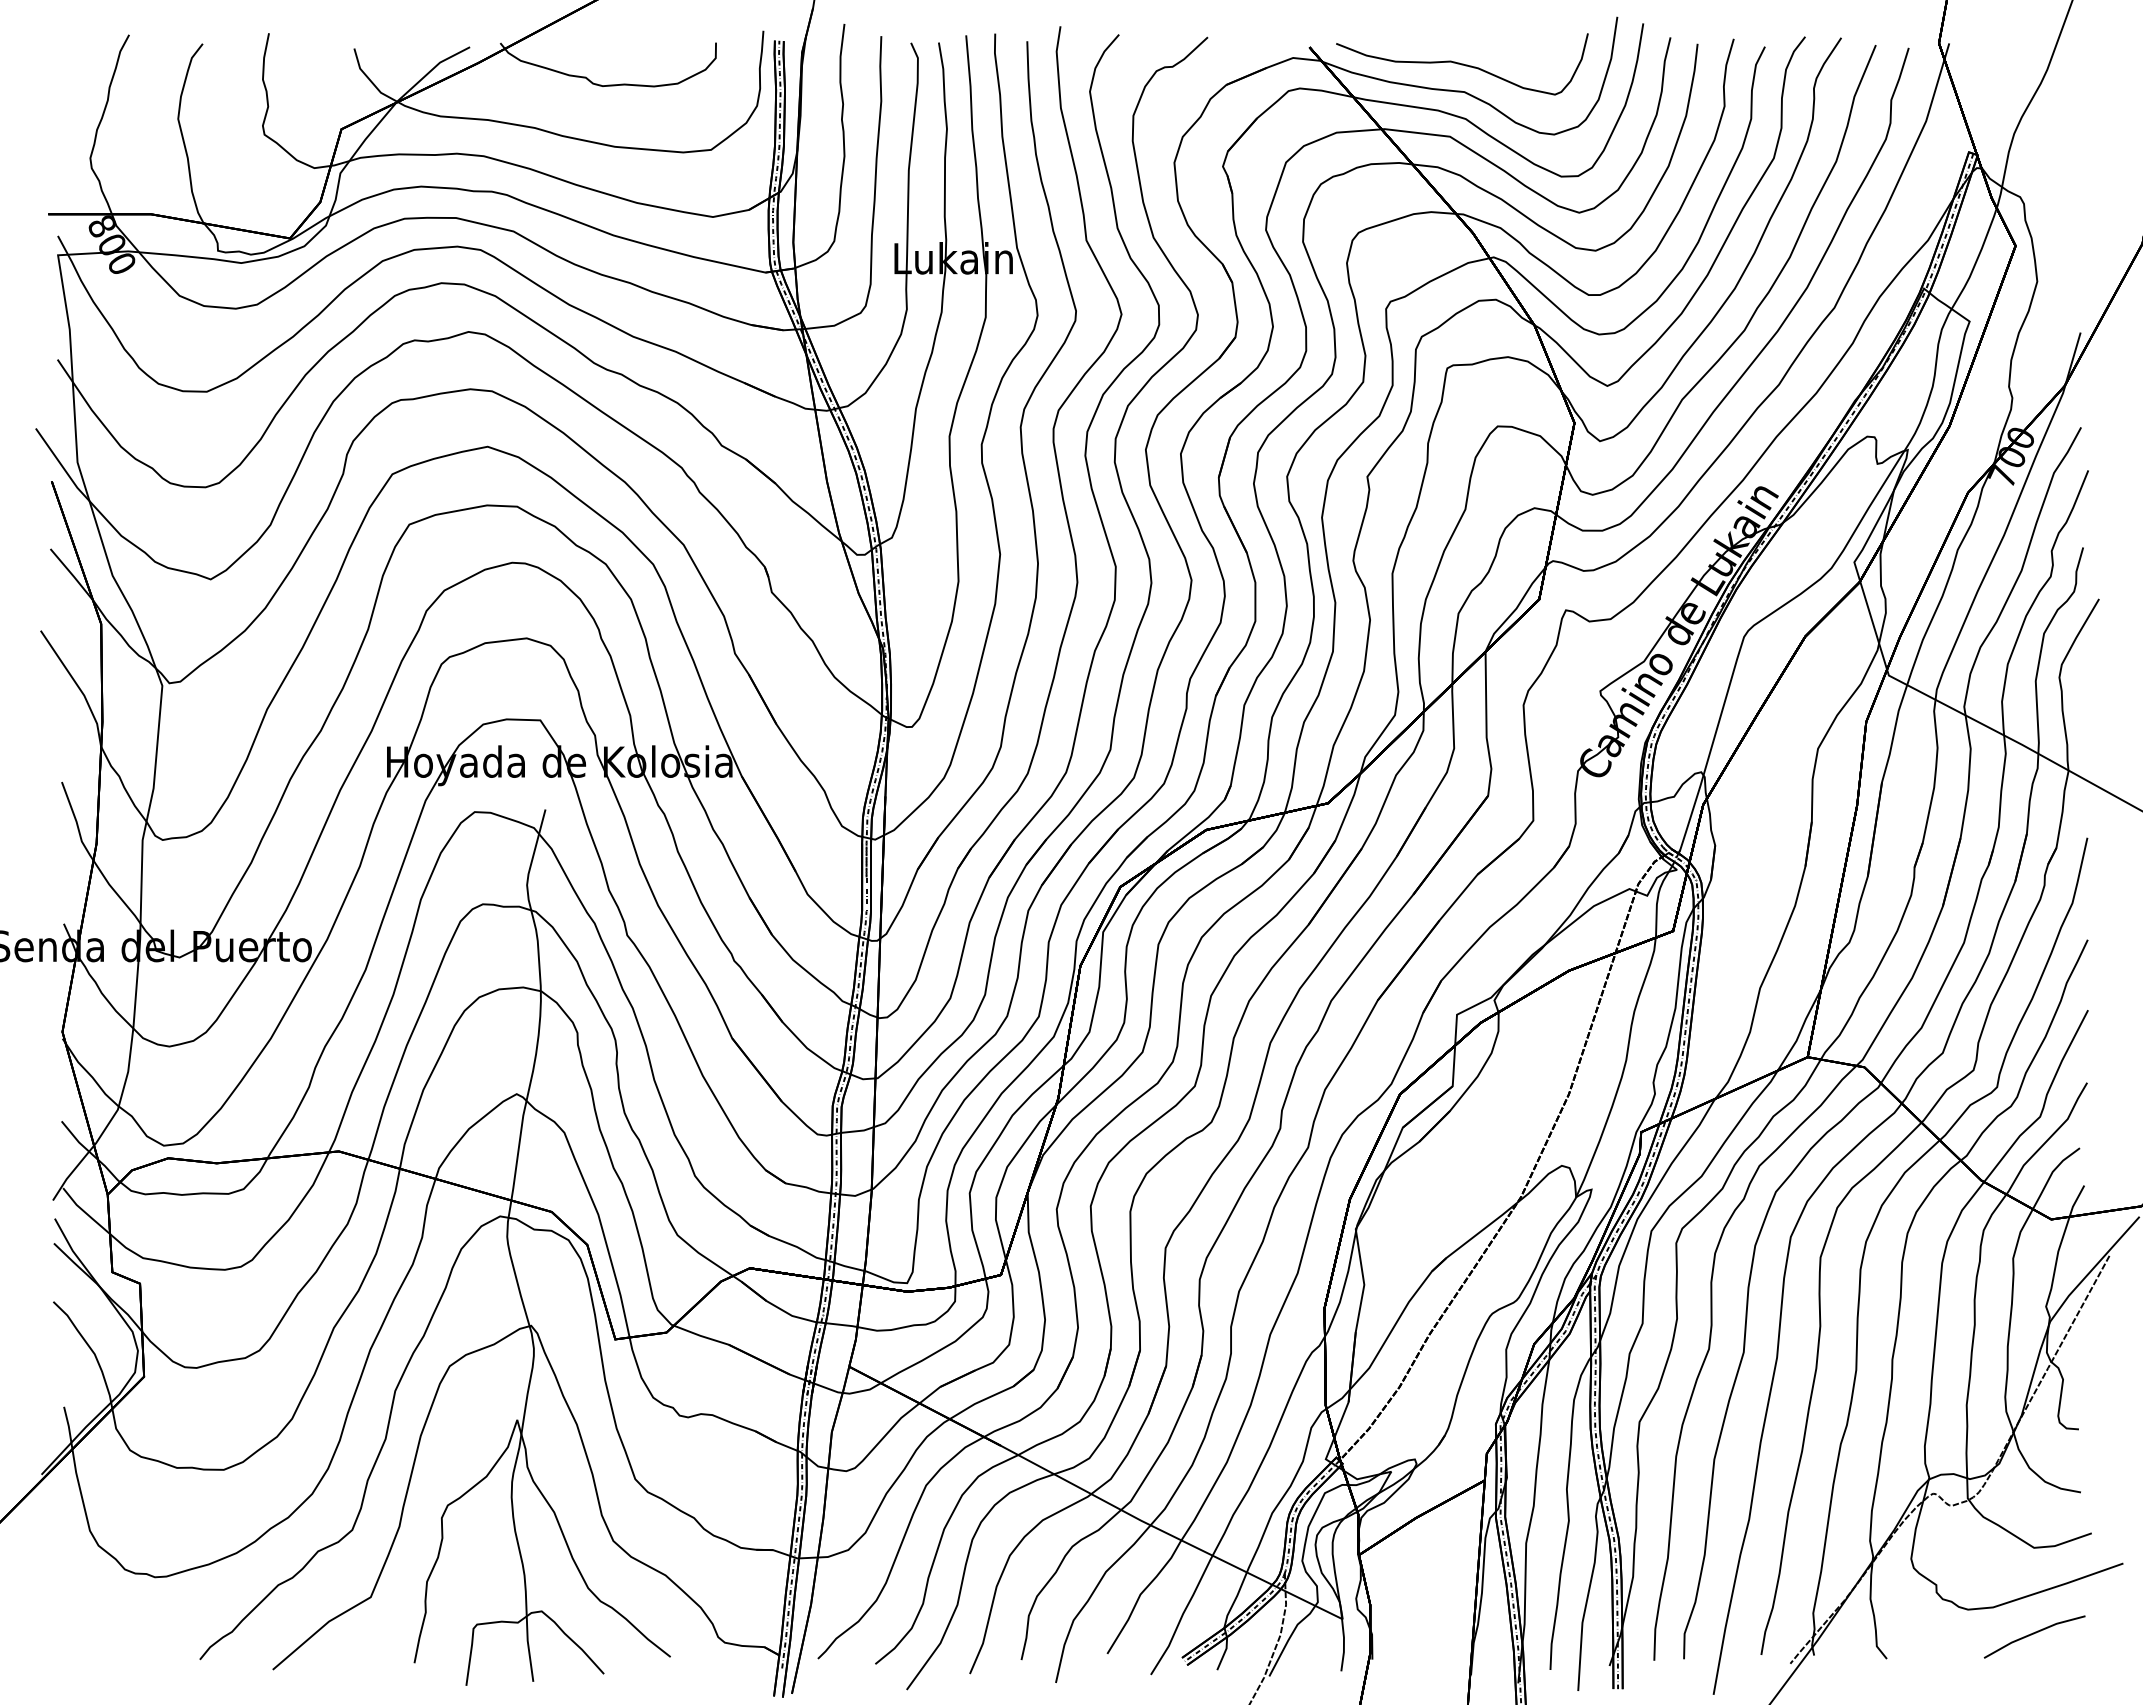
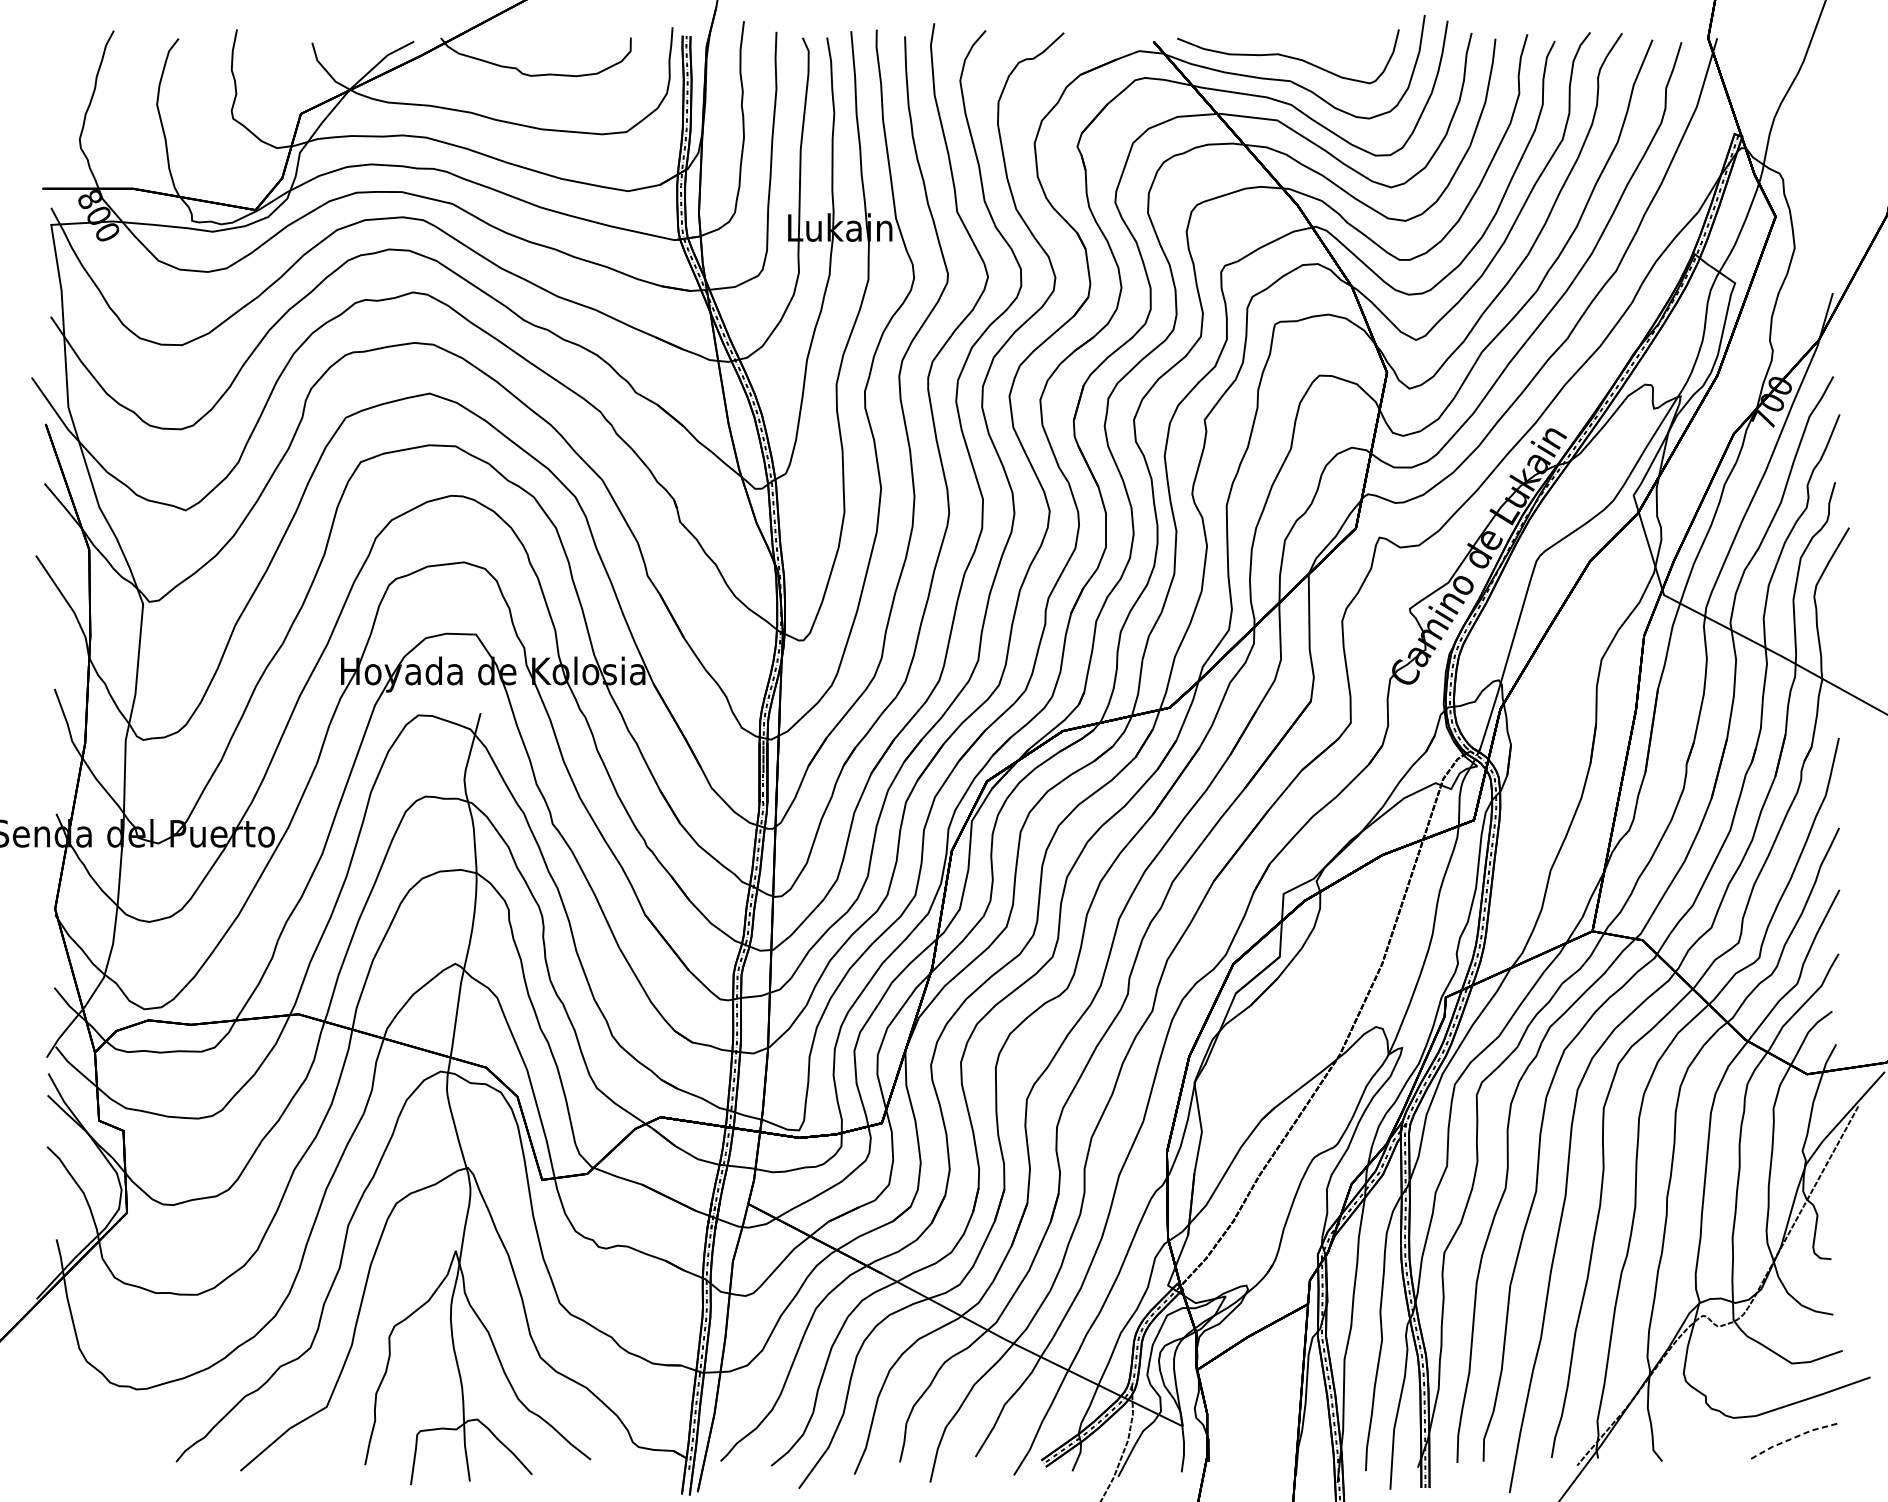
line: (2032, 1633) -> (1790, 1438), solid -> dashed

